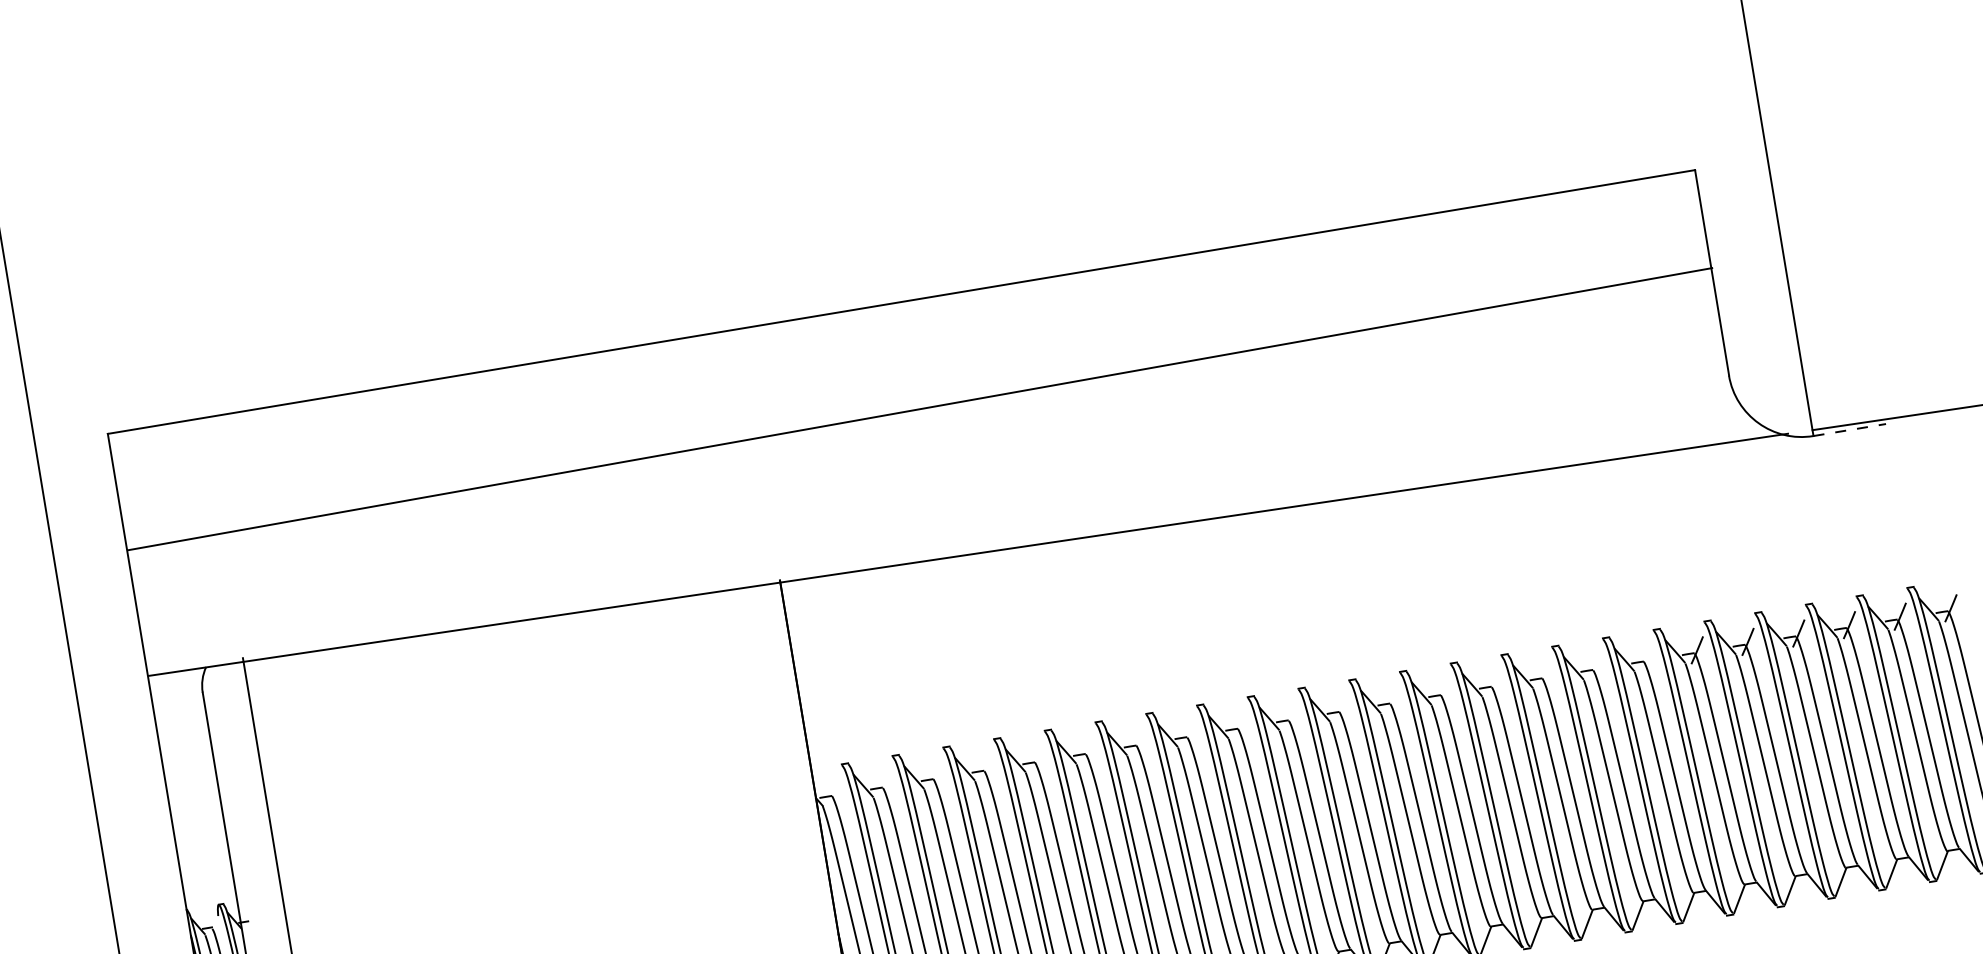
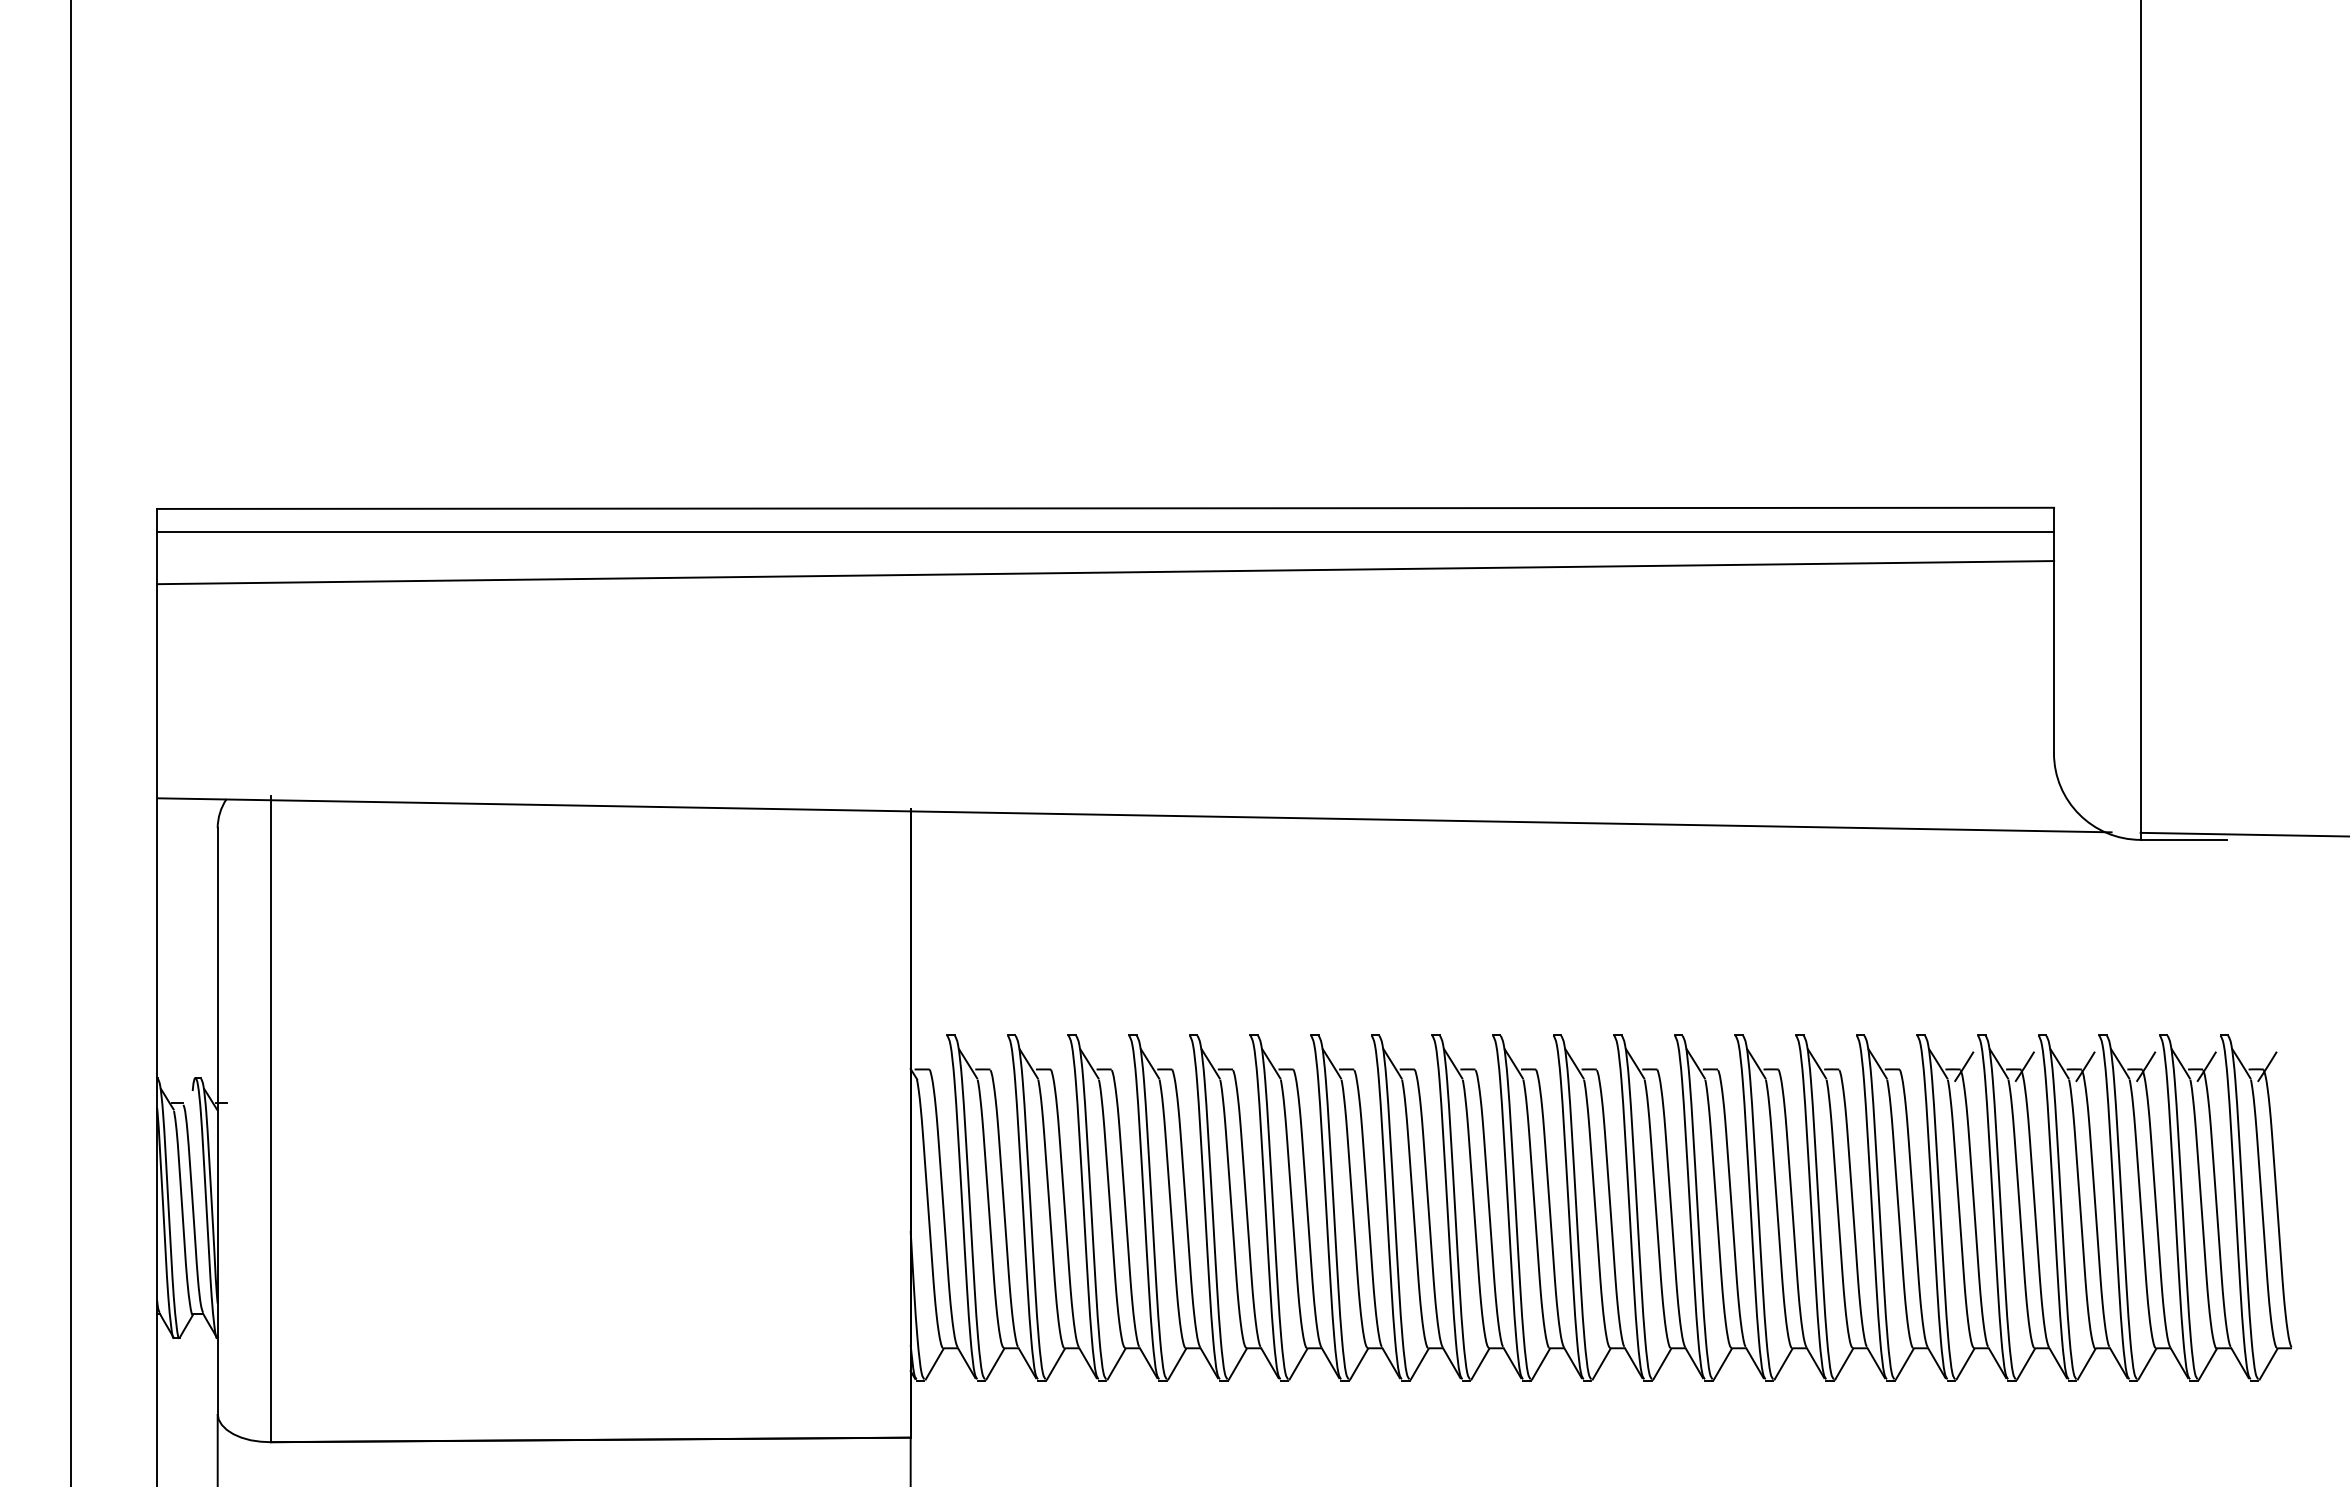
line: (904, 322) -> (1105, 532), added
line: (919, 409) -> (1105, 572), moved
line: (1850, 429) -> (2184, 839), dashed -> solid

